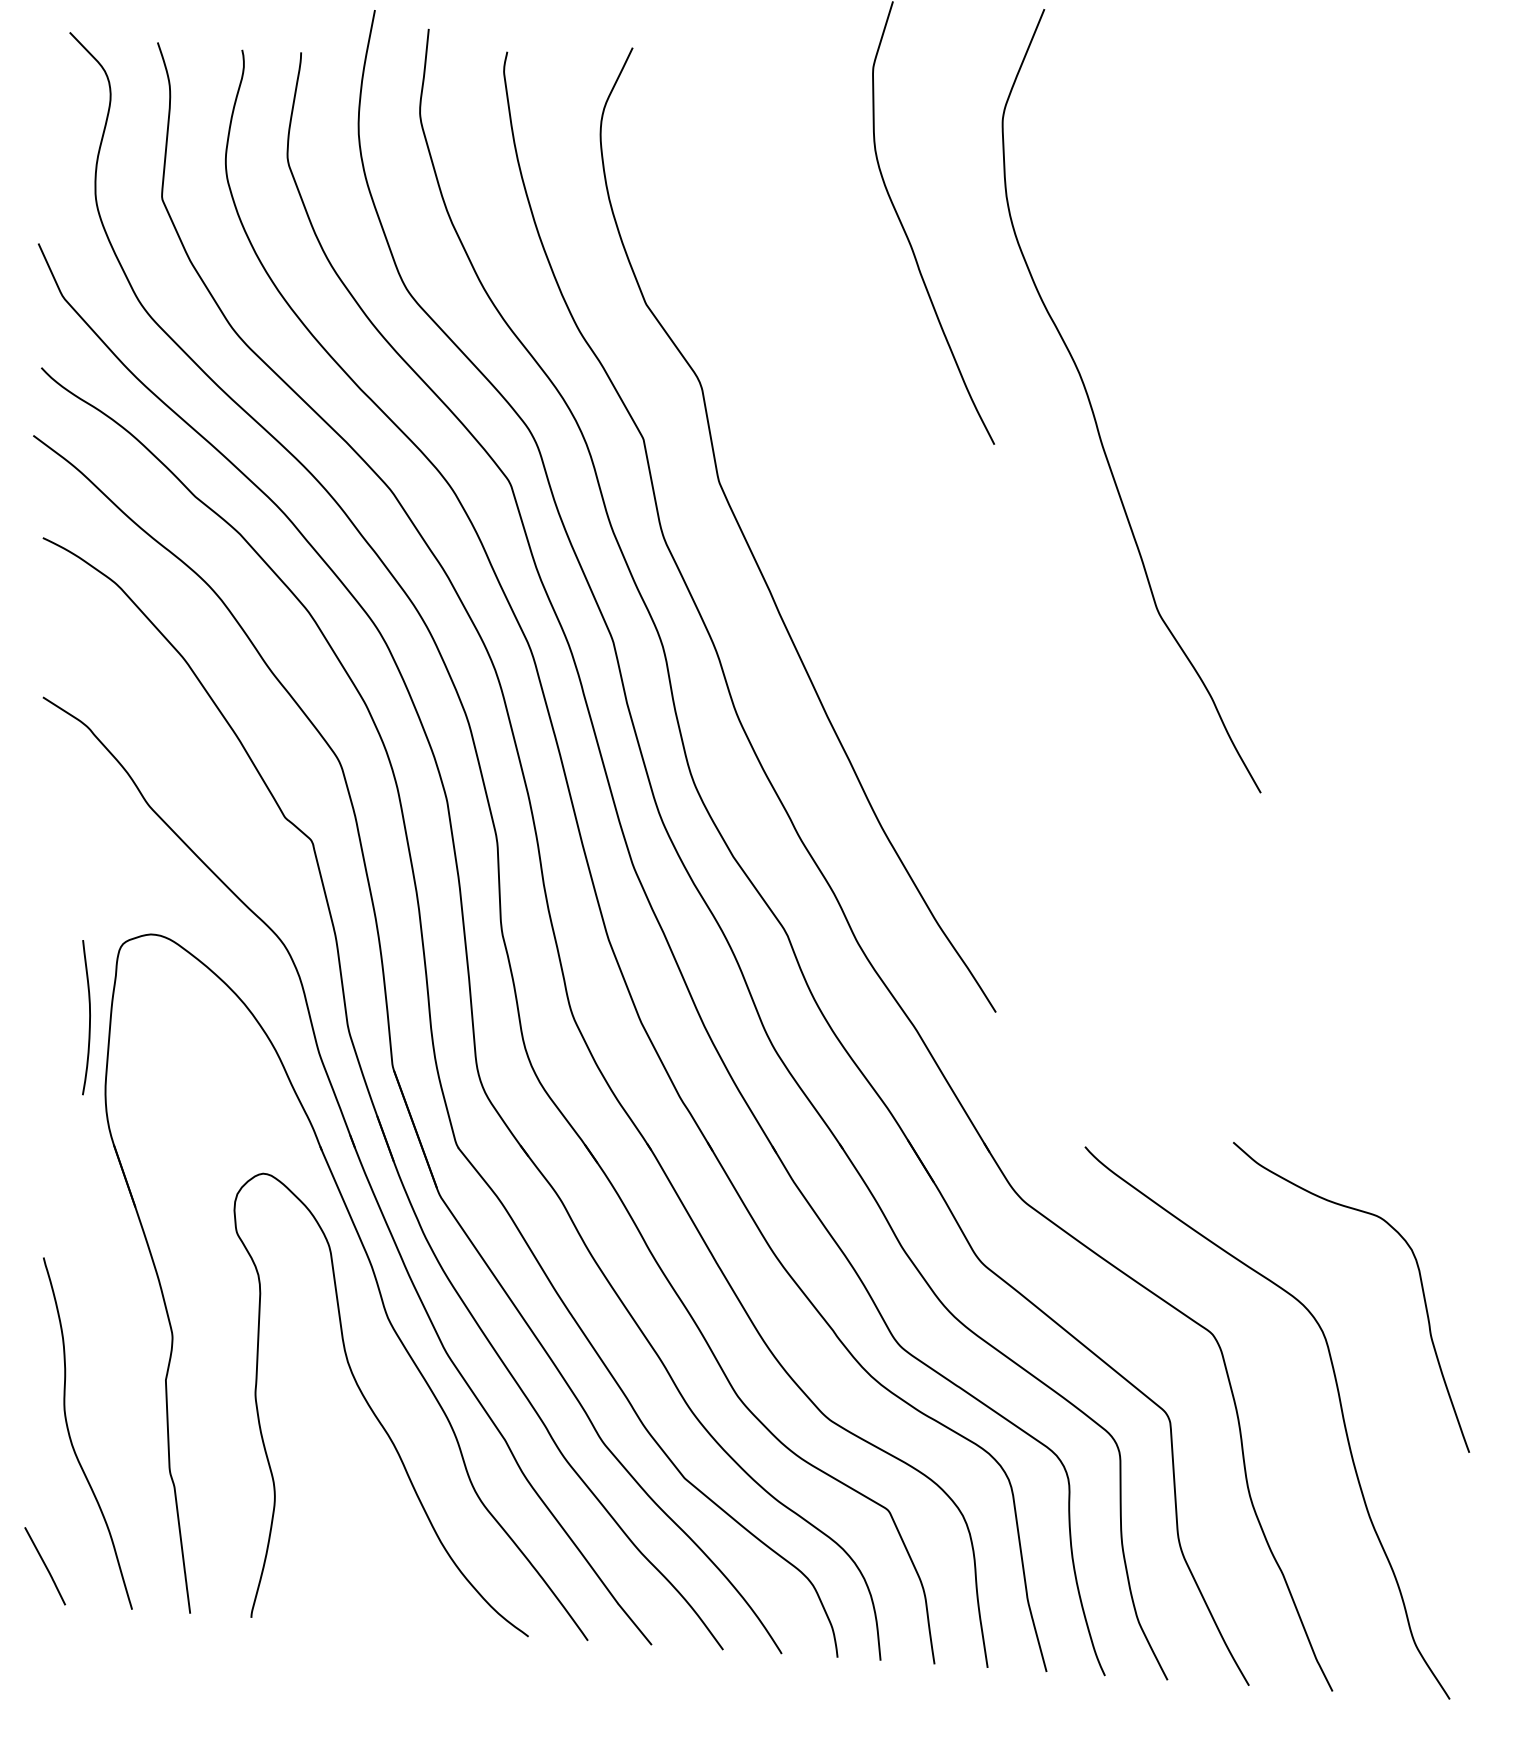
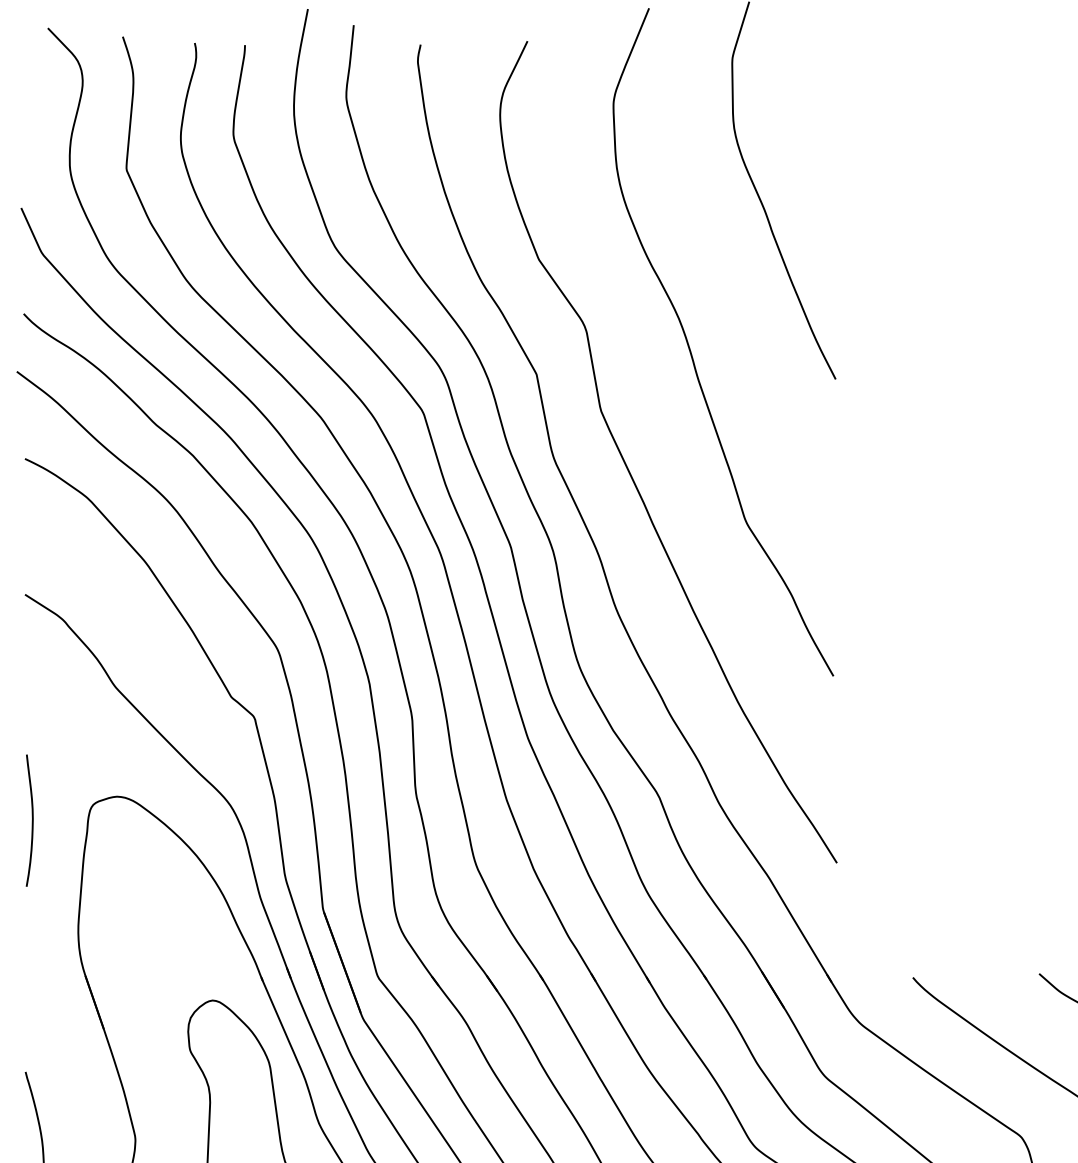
curve: (1094, 413) -> (691, 352), moved
curve: (89, 1017) -> (32, 820), moved

